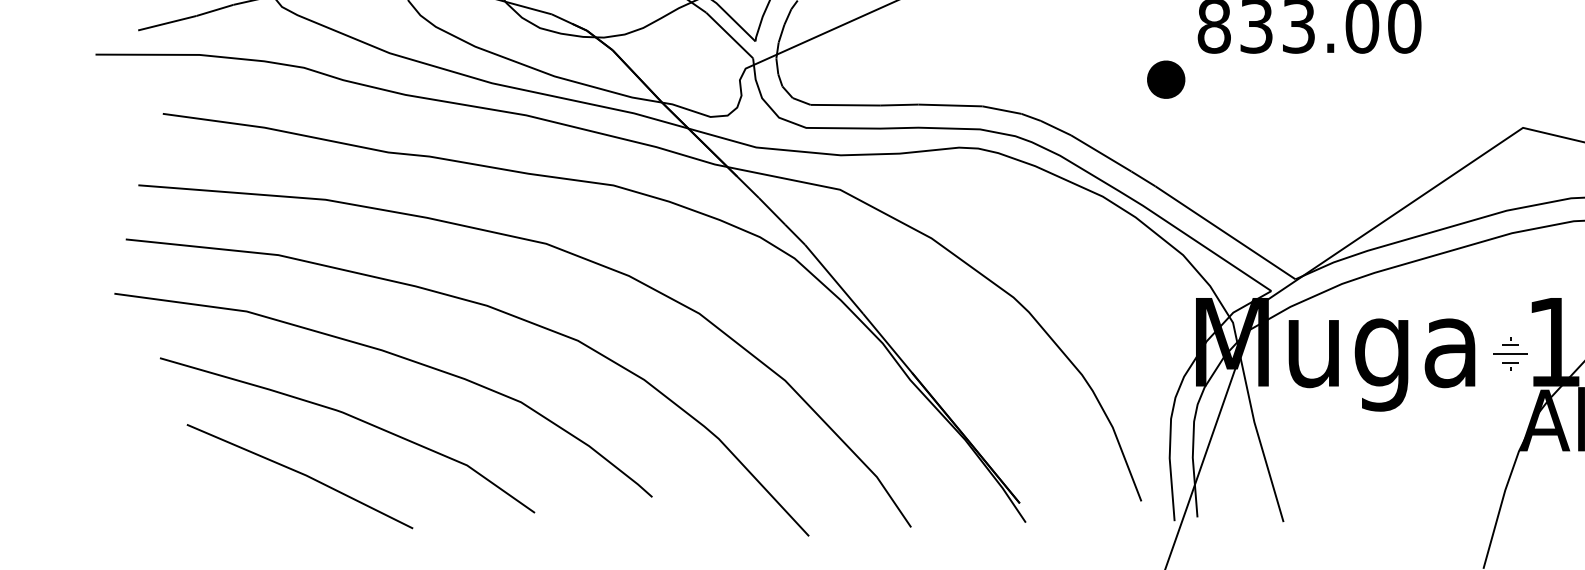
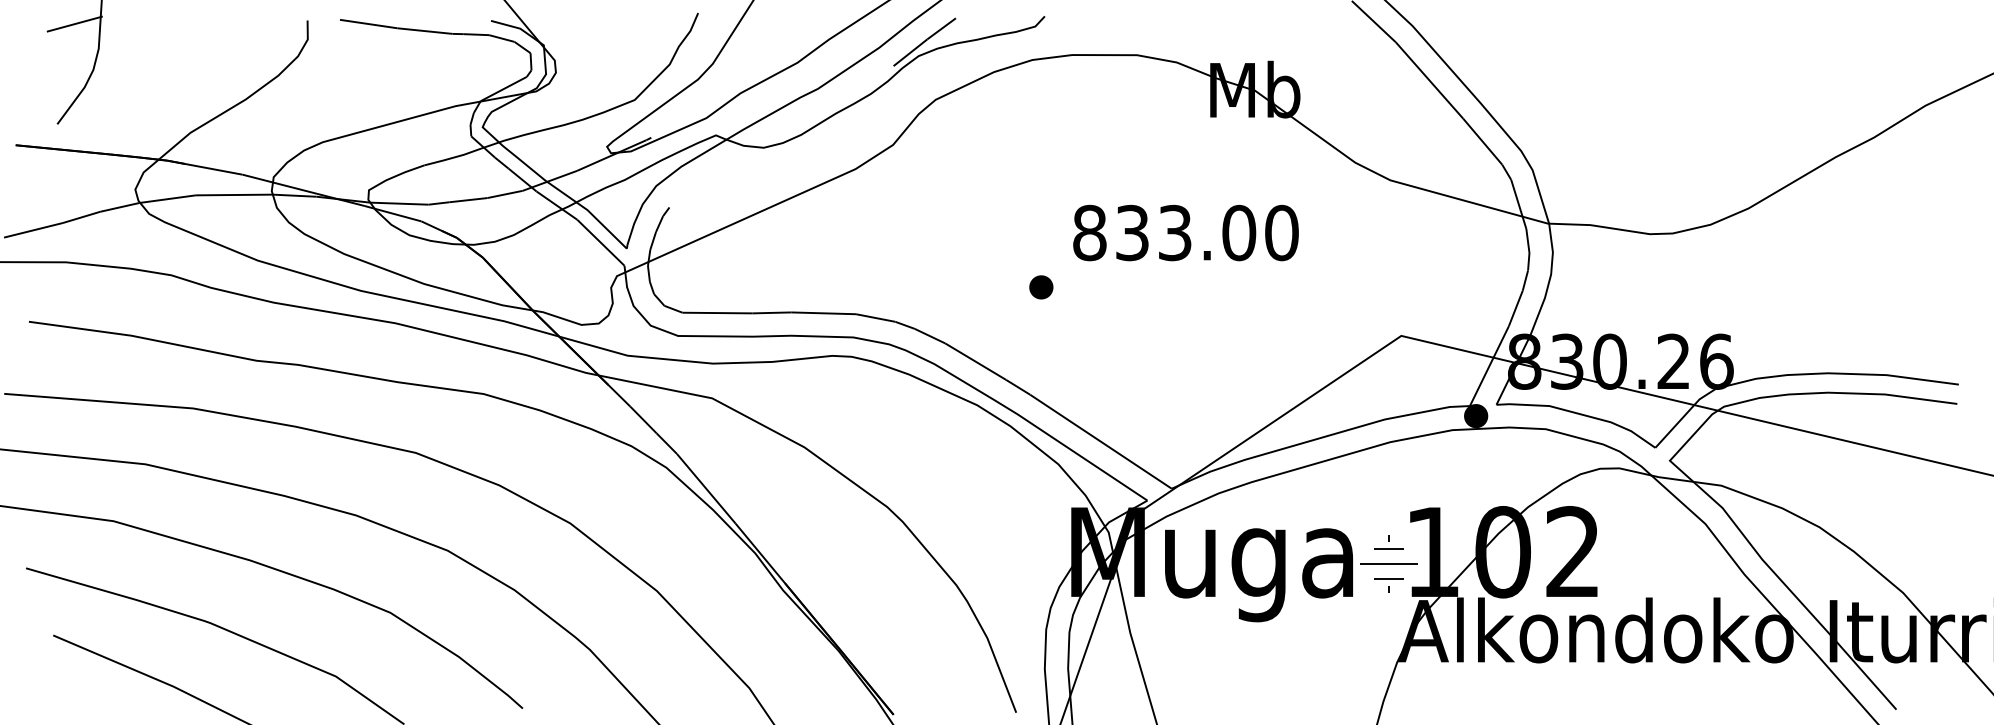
part: (1166, 79) -> (1041, 287), size x0.62
part: (1510, 353) -> (1388, 563), size x1.67

